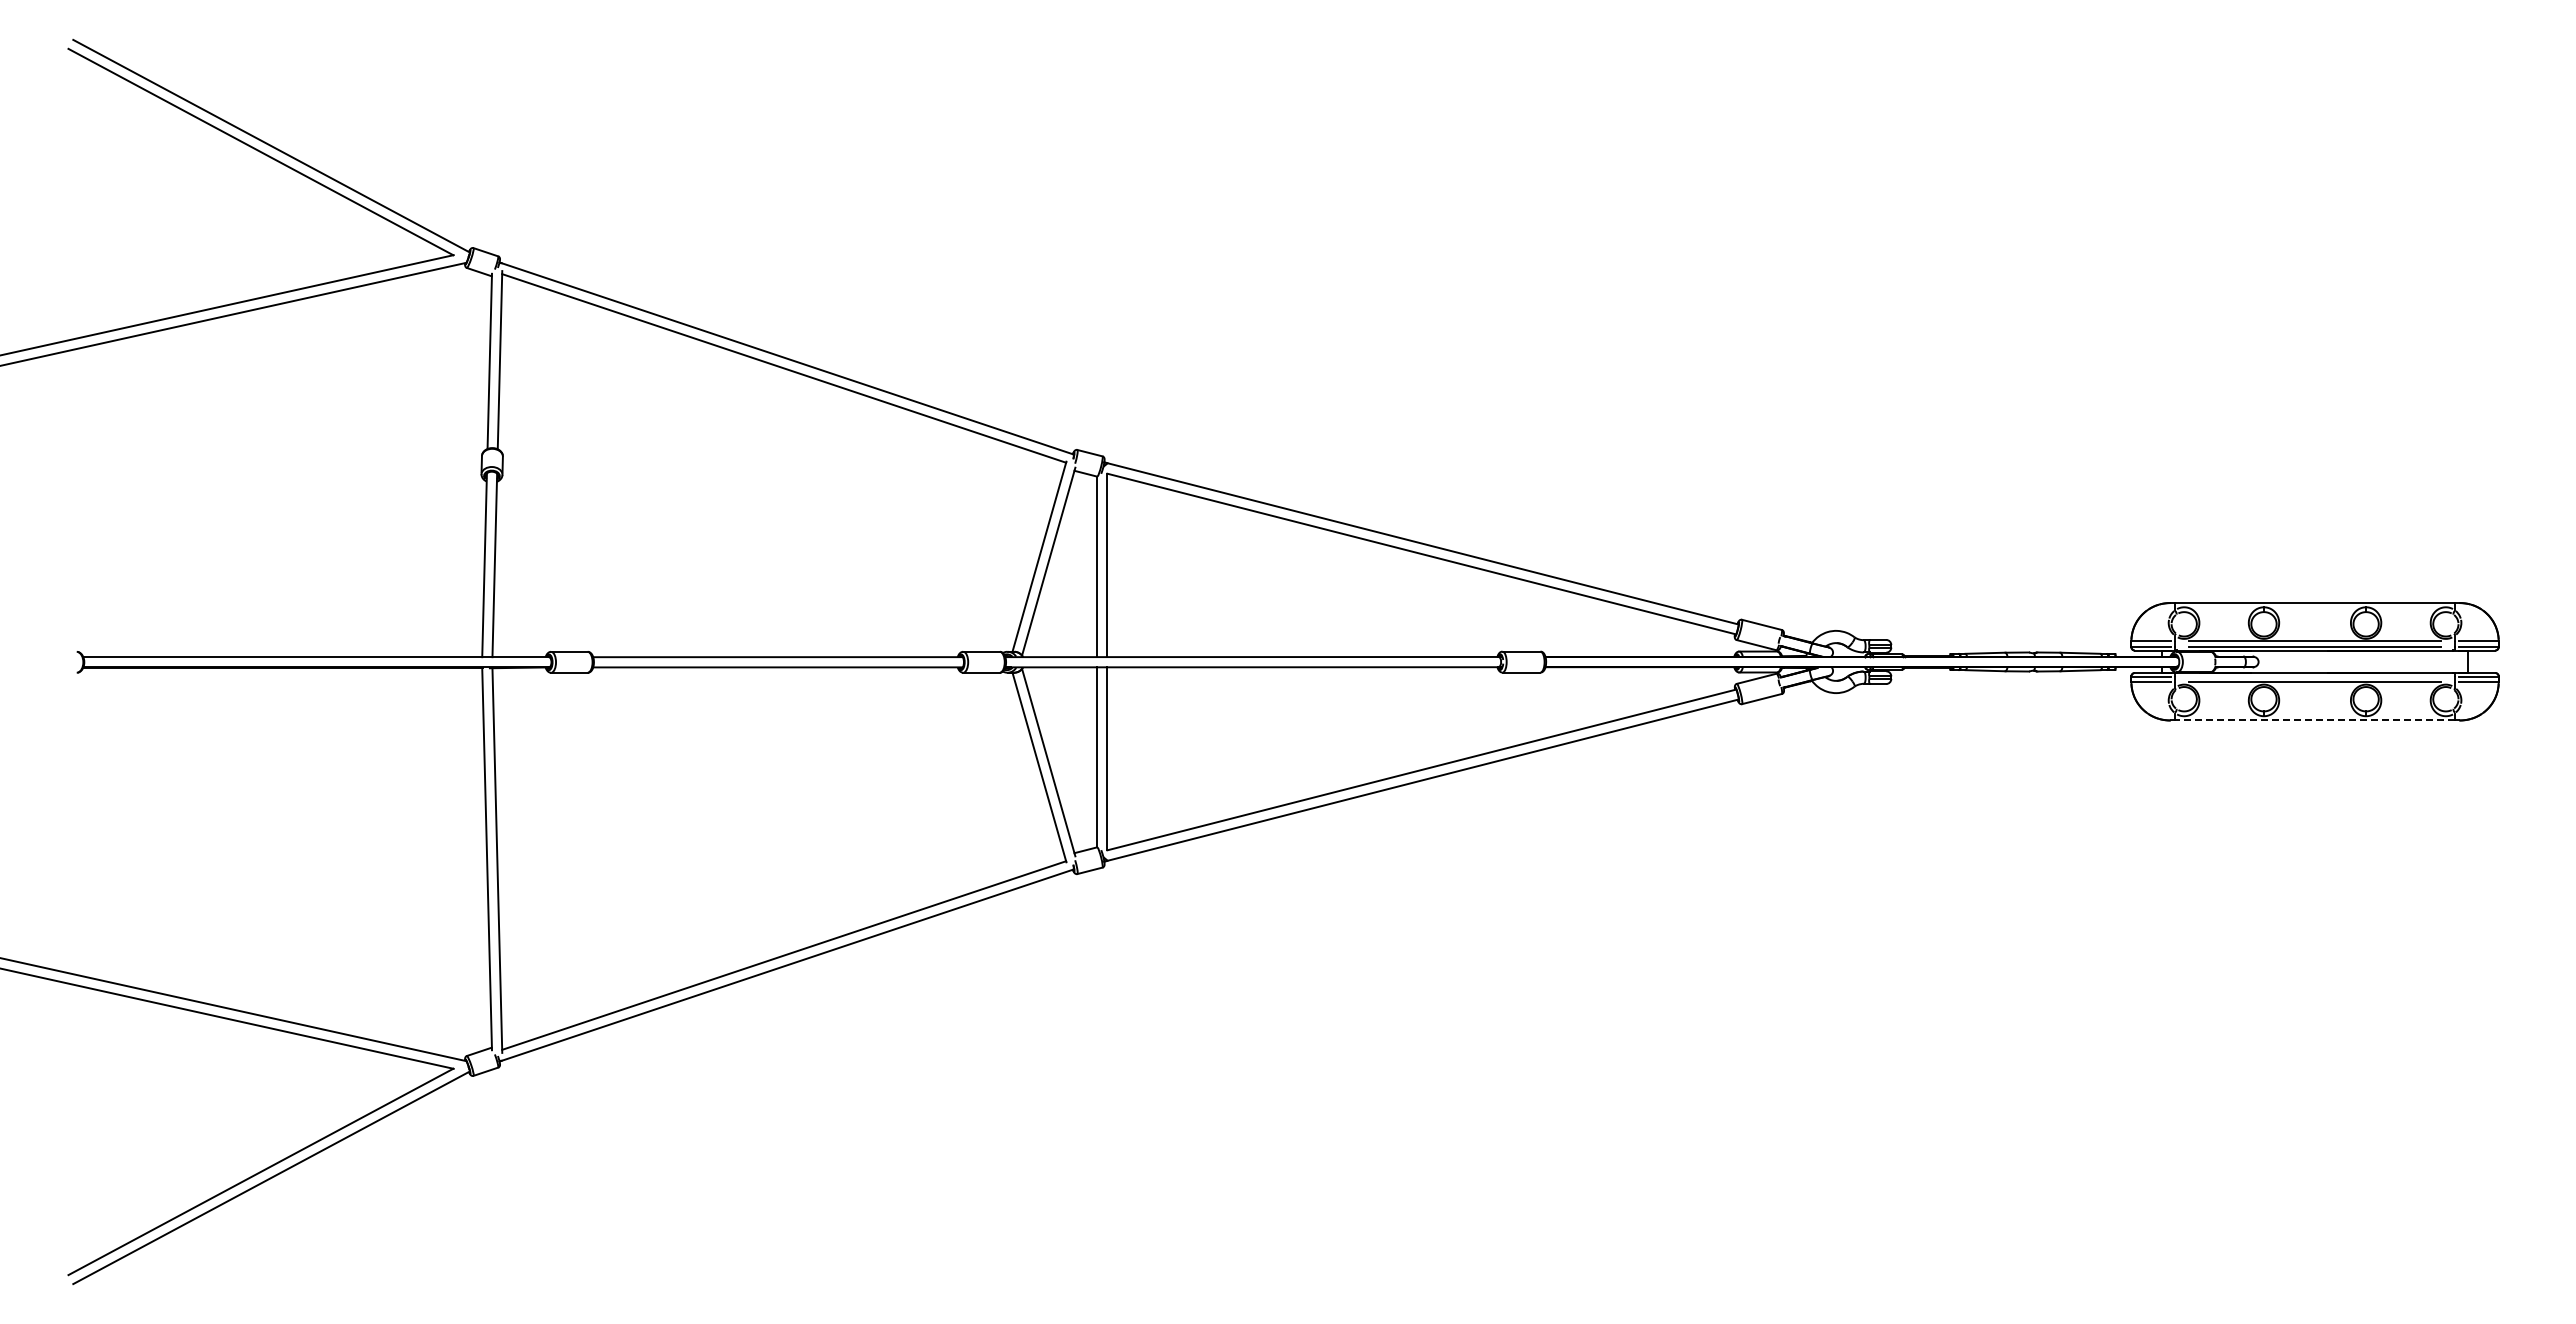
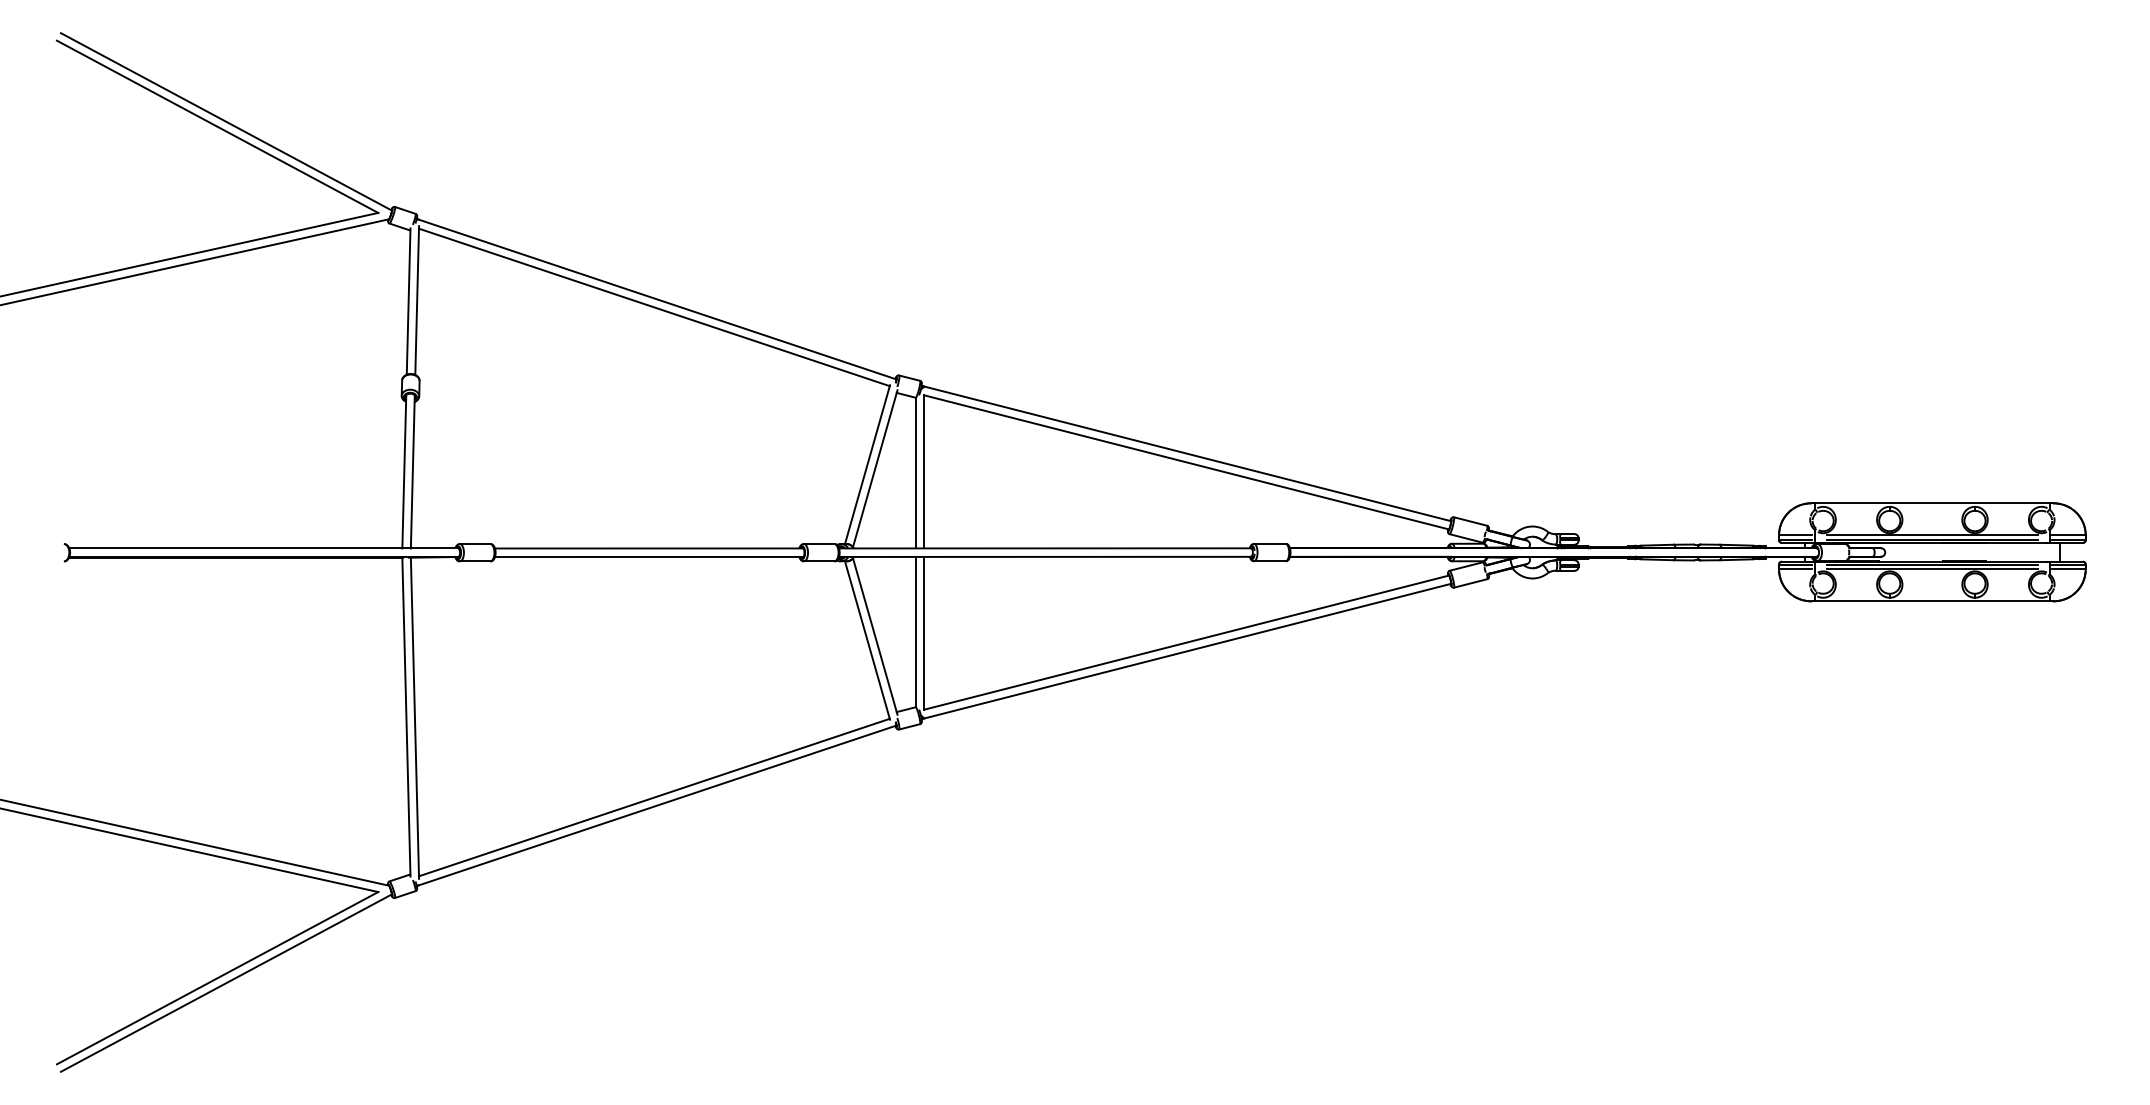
line: (2314, 676) -> (1931, 564), added
line: (2314, 720) -> (1931, 601), dashed -> solid

